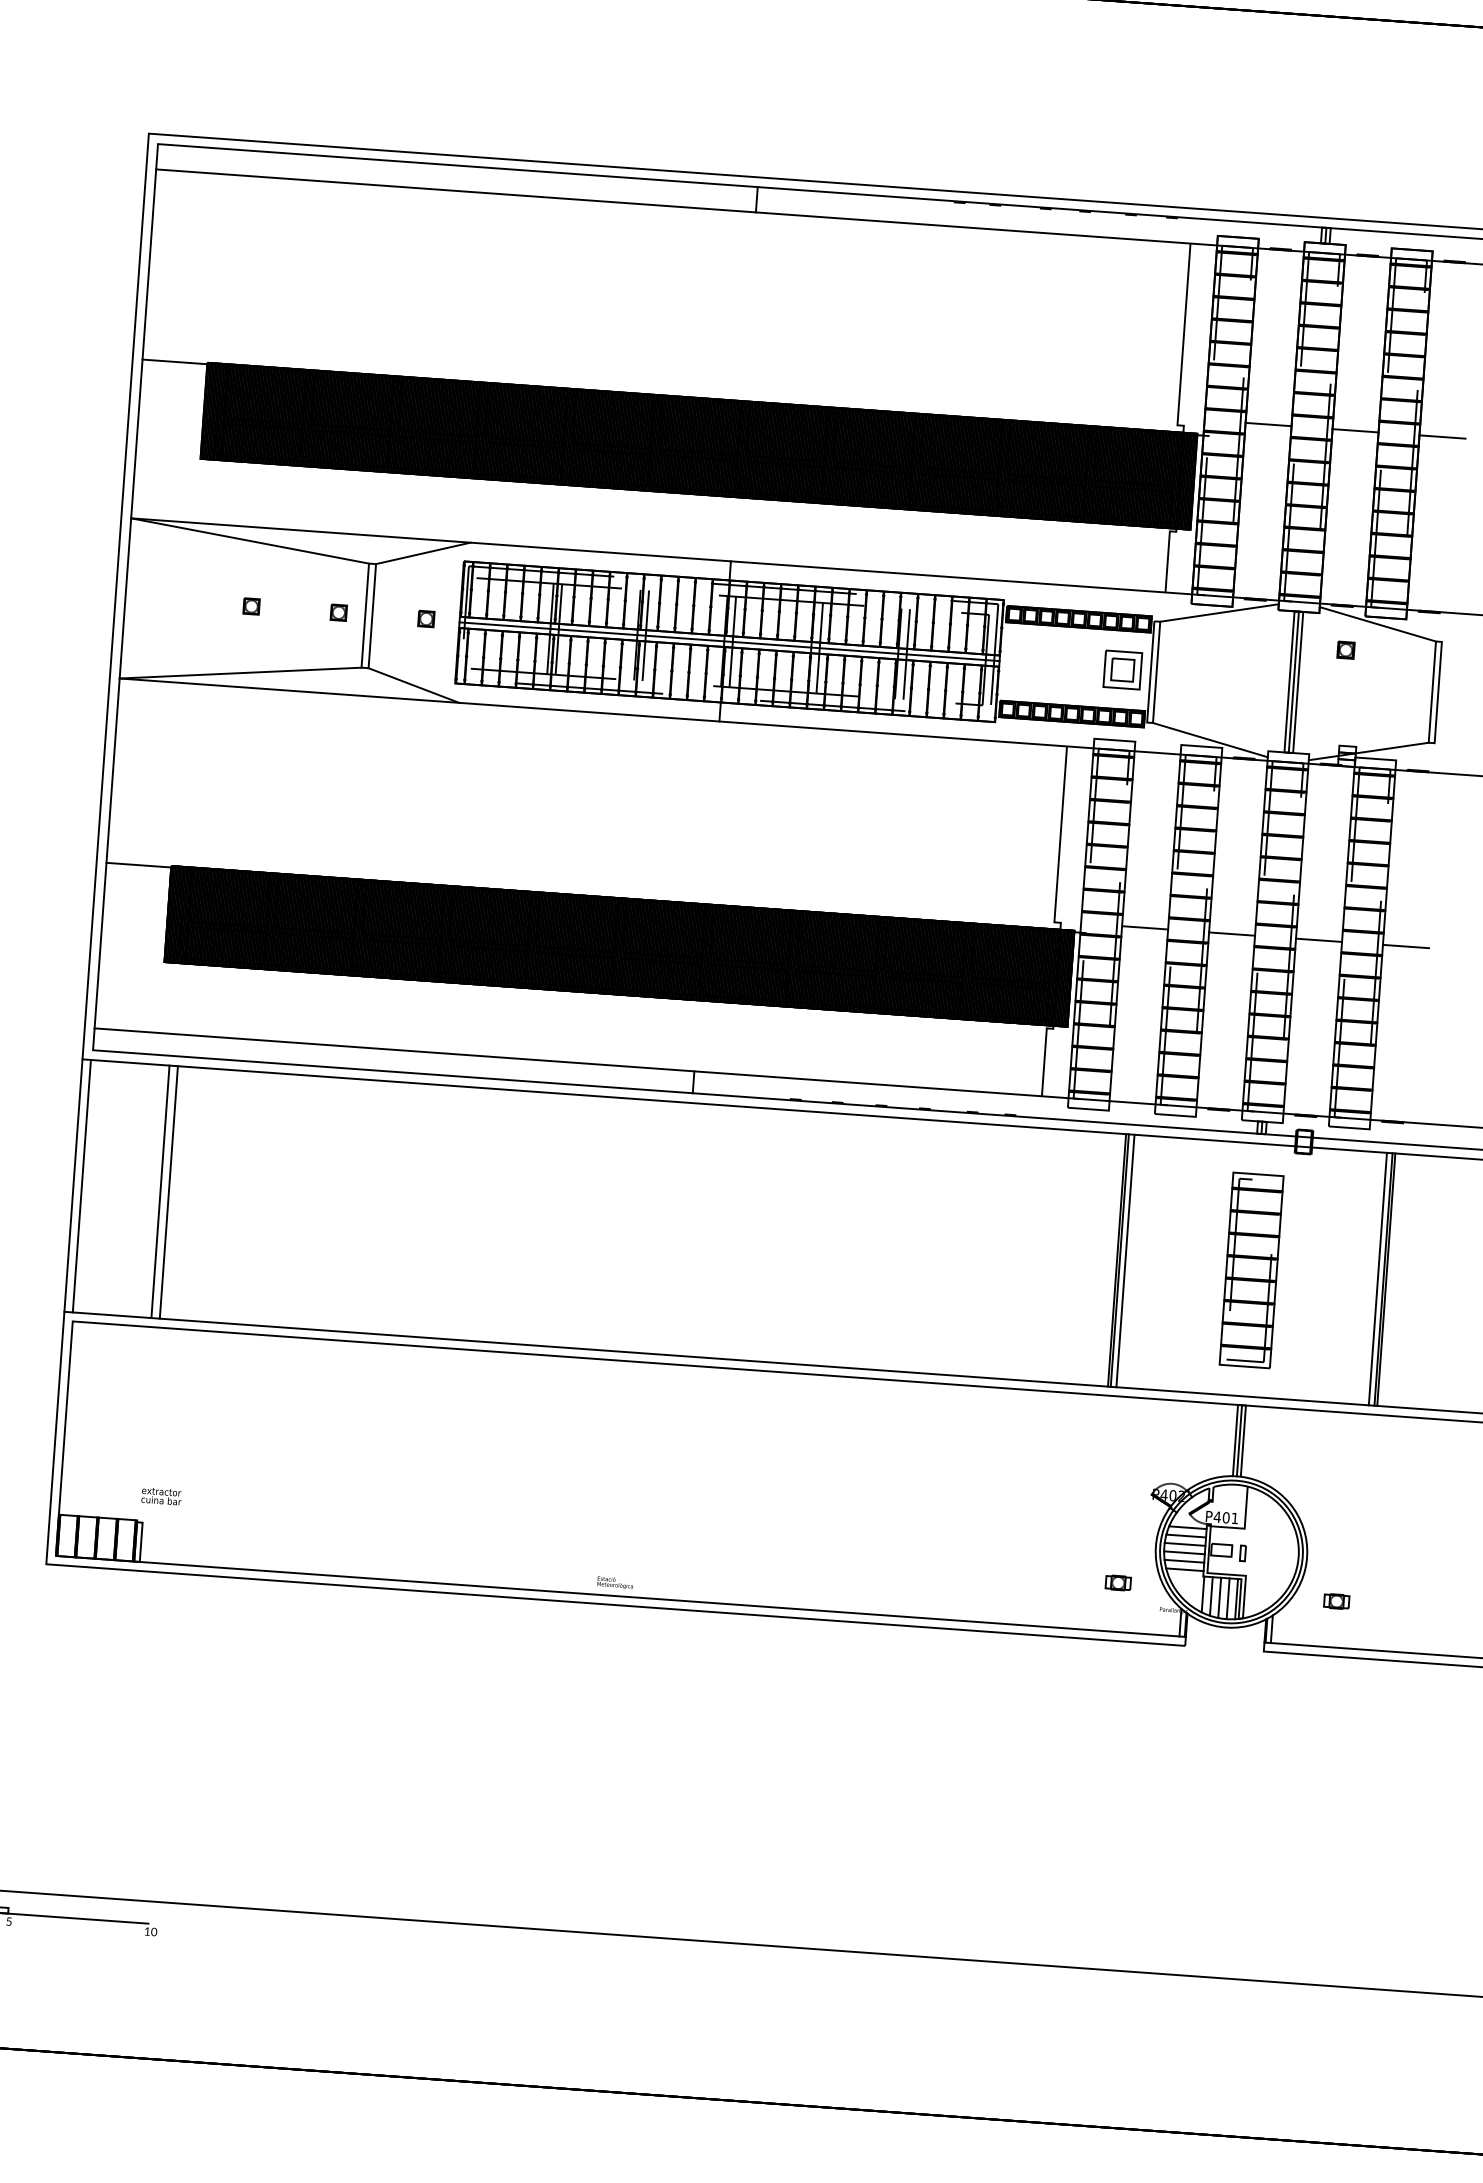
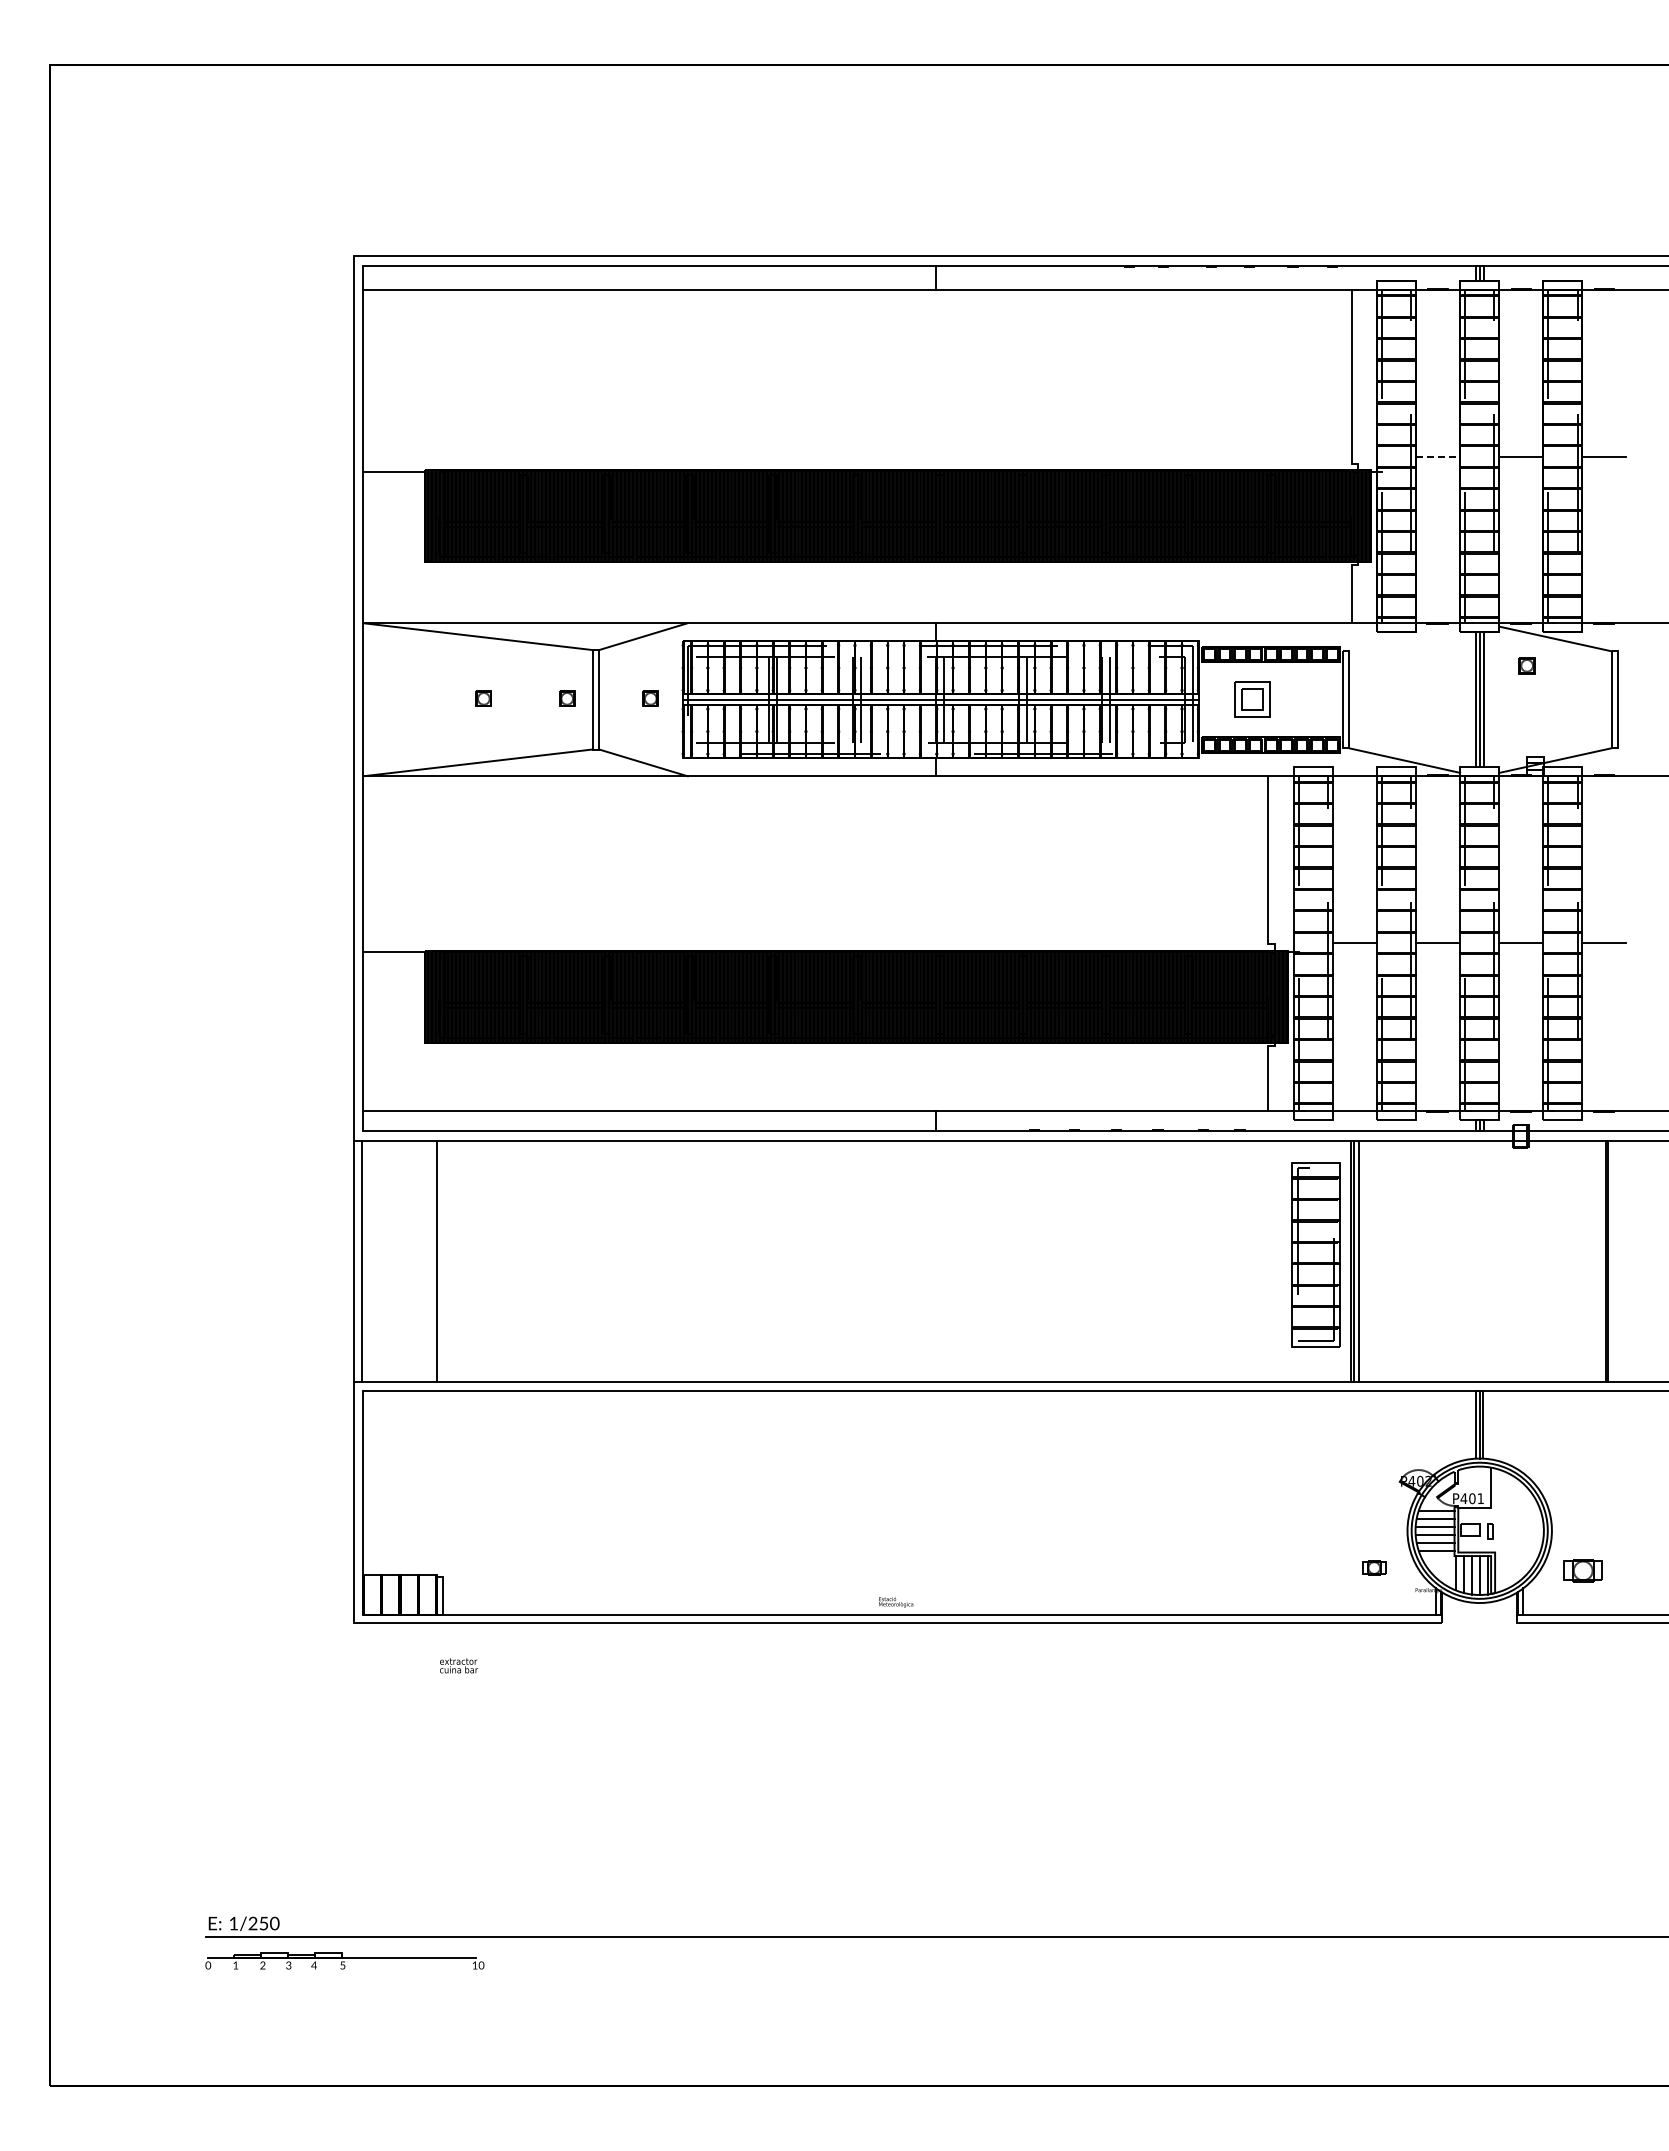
line: (1268, 424) -> (1438, 456), solid -> dashed
line: (1219, 612) -> (1404, 638), removed
part: (1123, 669) -> (1252, 699), moved
line: (169, 1192) -> (445, 1261), removed
part: (1251, 1270) -> (1315, 1254), moved
line: (1378, 1279) -> (1600, 1261), removed
text: (162, 1496) -> (459, 1665), moved
part: (1336, 1601) -> (1582, 1570), size x1.6

